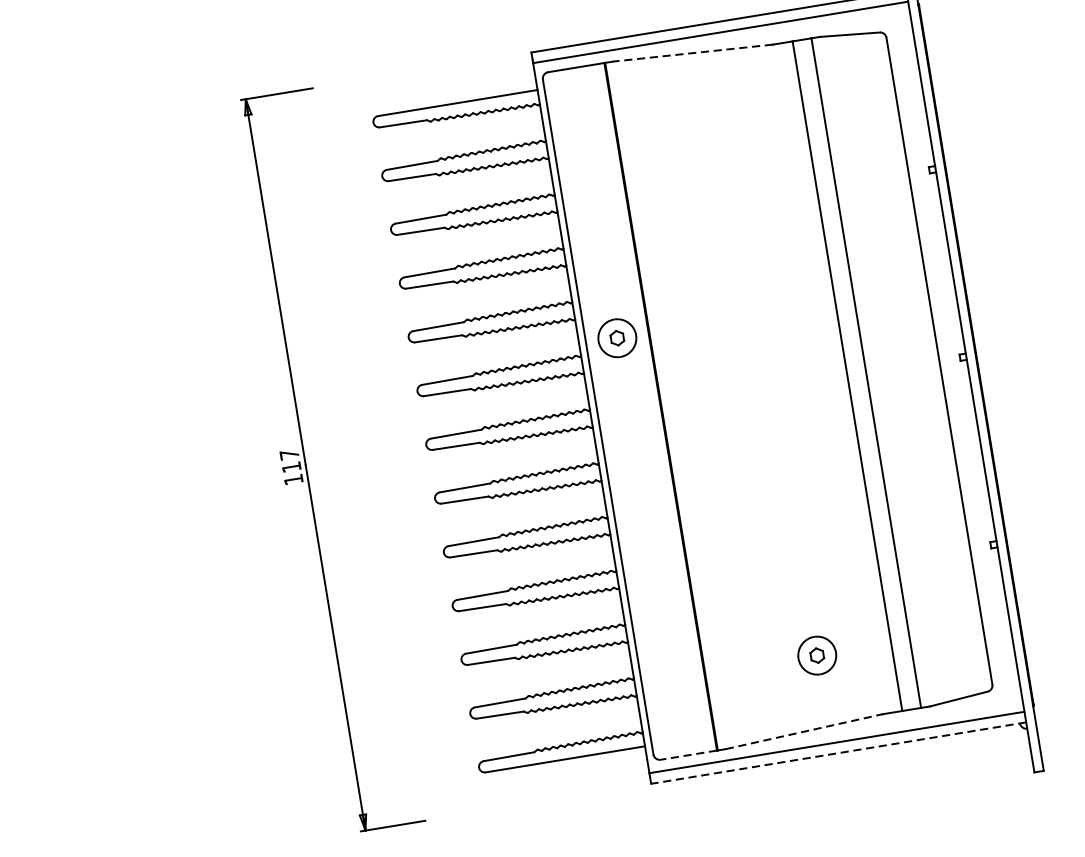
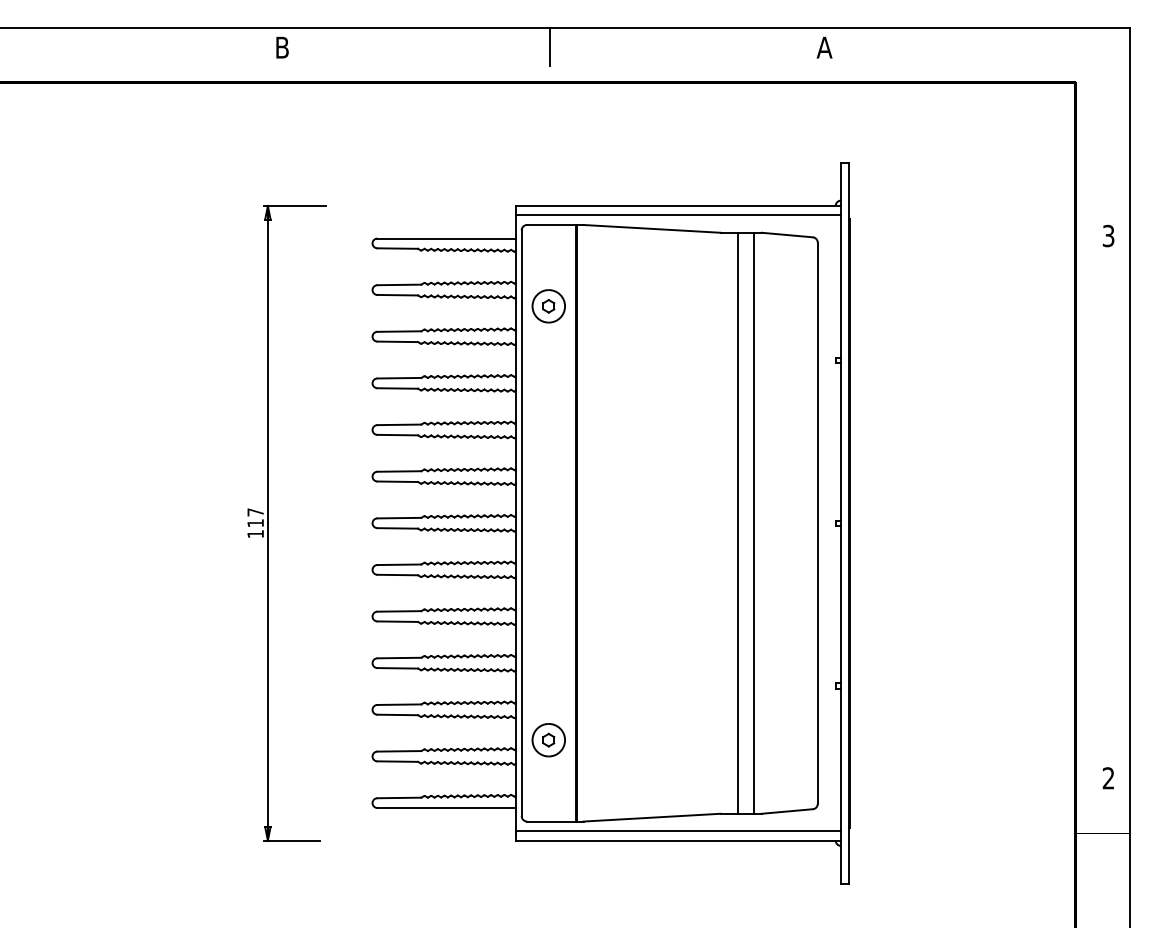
line: (693, 52) -> (652, 228), dashed -> solid
part: (617, 338) -> (548, 306), moved
part: (816, 656) -> (548, 740), moved
line: (804, 731) -> (652, 817), dashed -> solid
line: (838, 753) -> (678, 840), dashed -> solid
line: (688, 755) -> (551, 821), dashed -> solid

